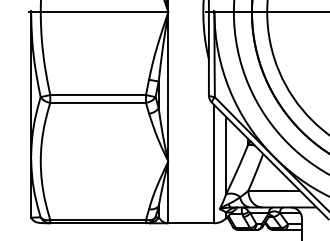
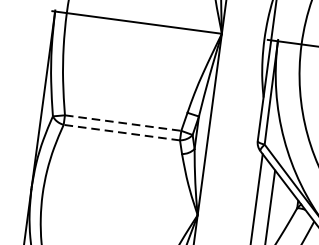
line: (98, 95) -> (123, 123), solid -> dashed
line: (98, 102) -> (122, 132), solid -> dashed

